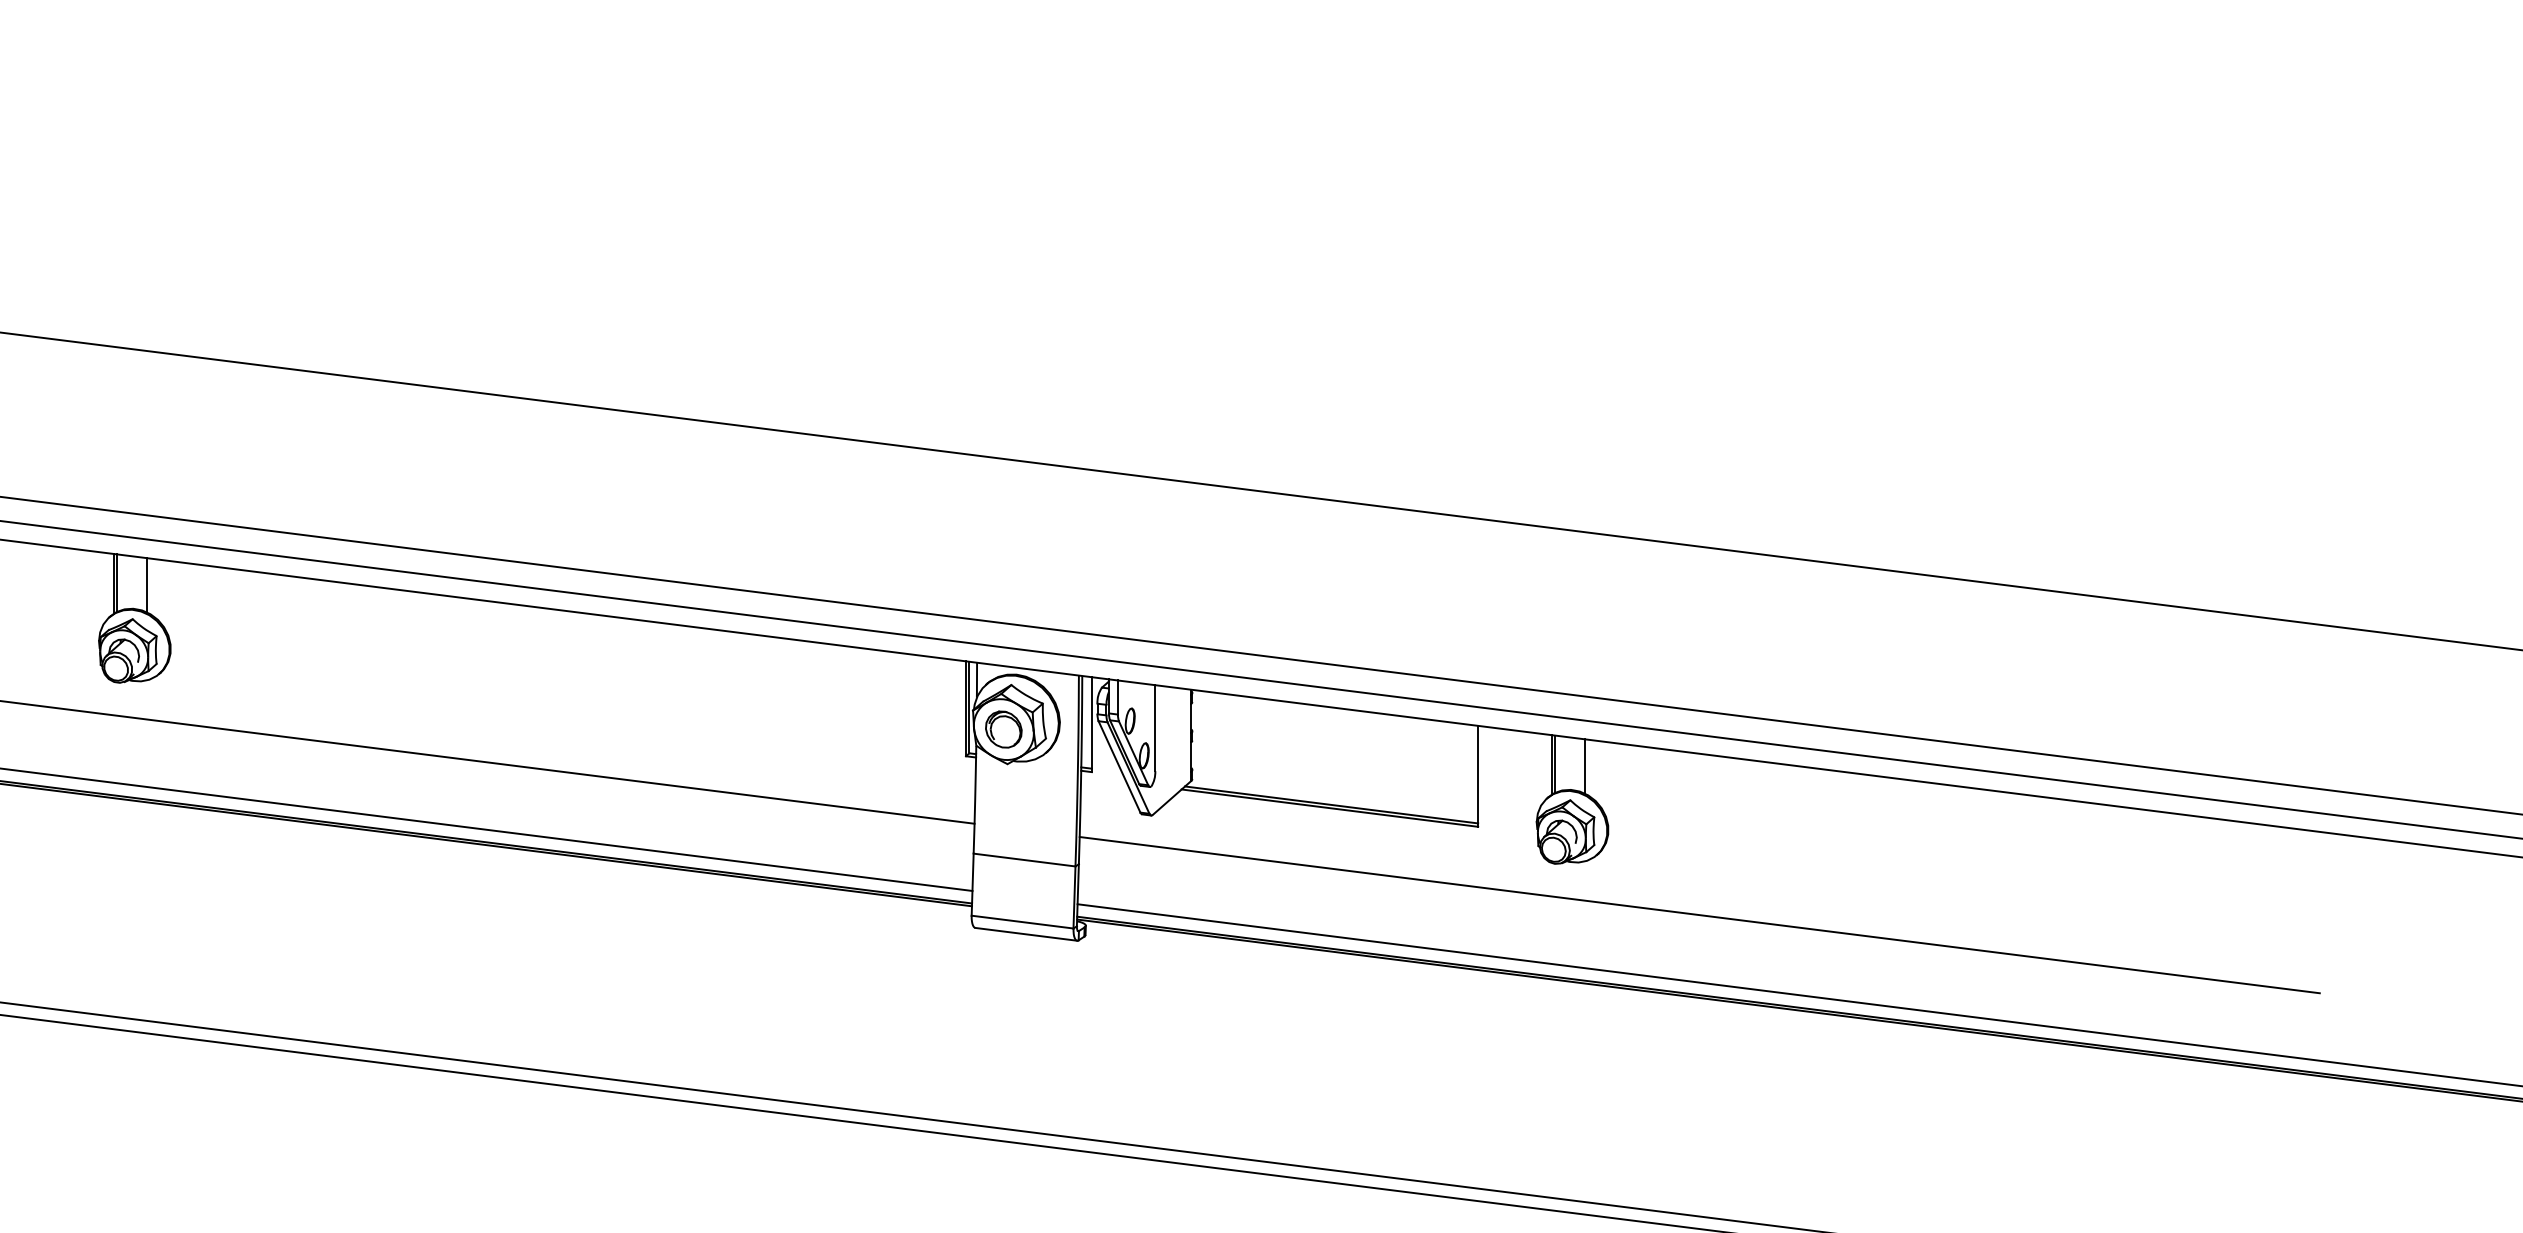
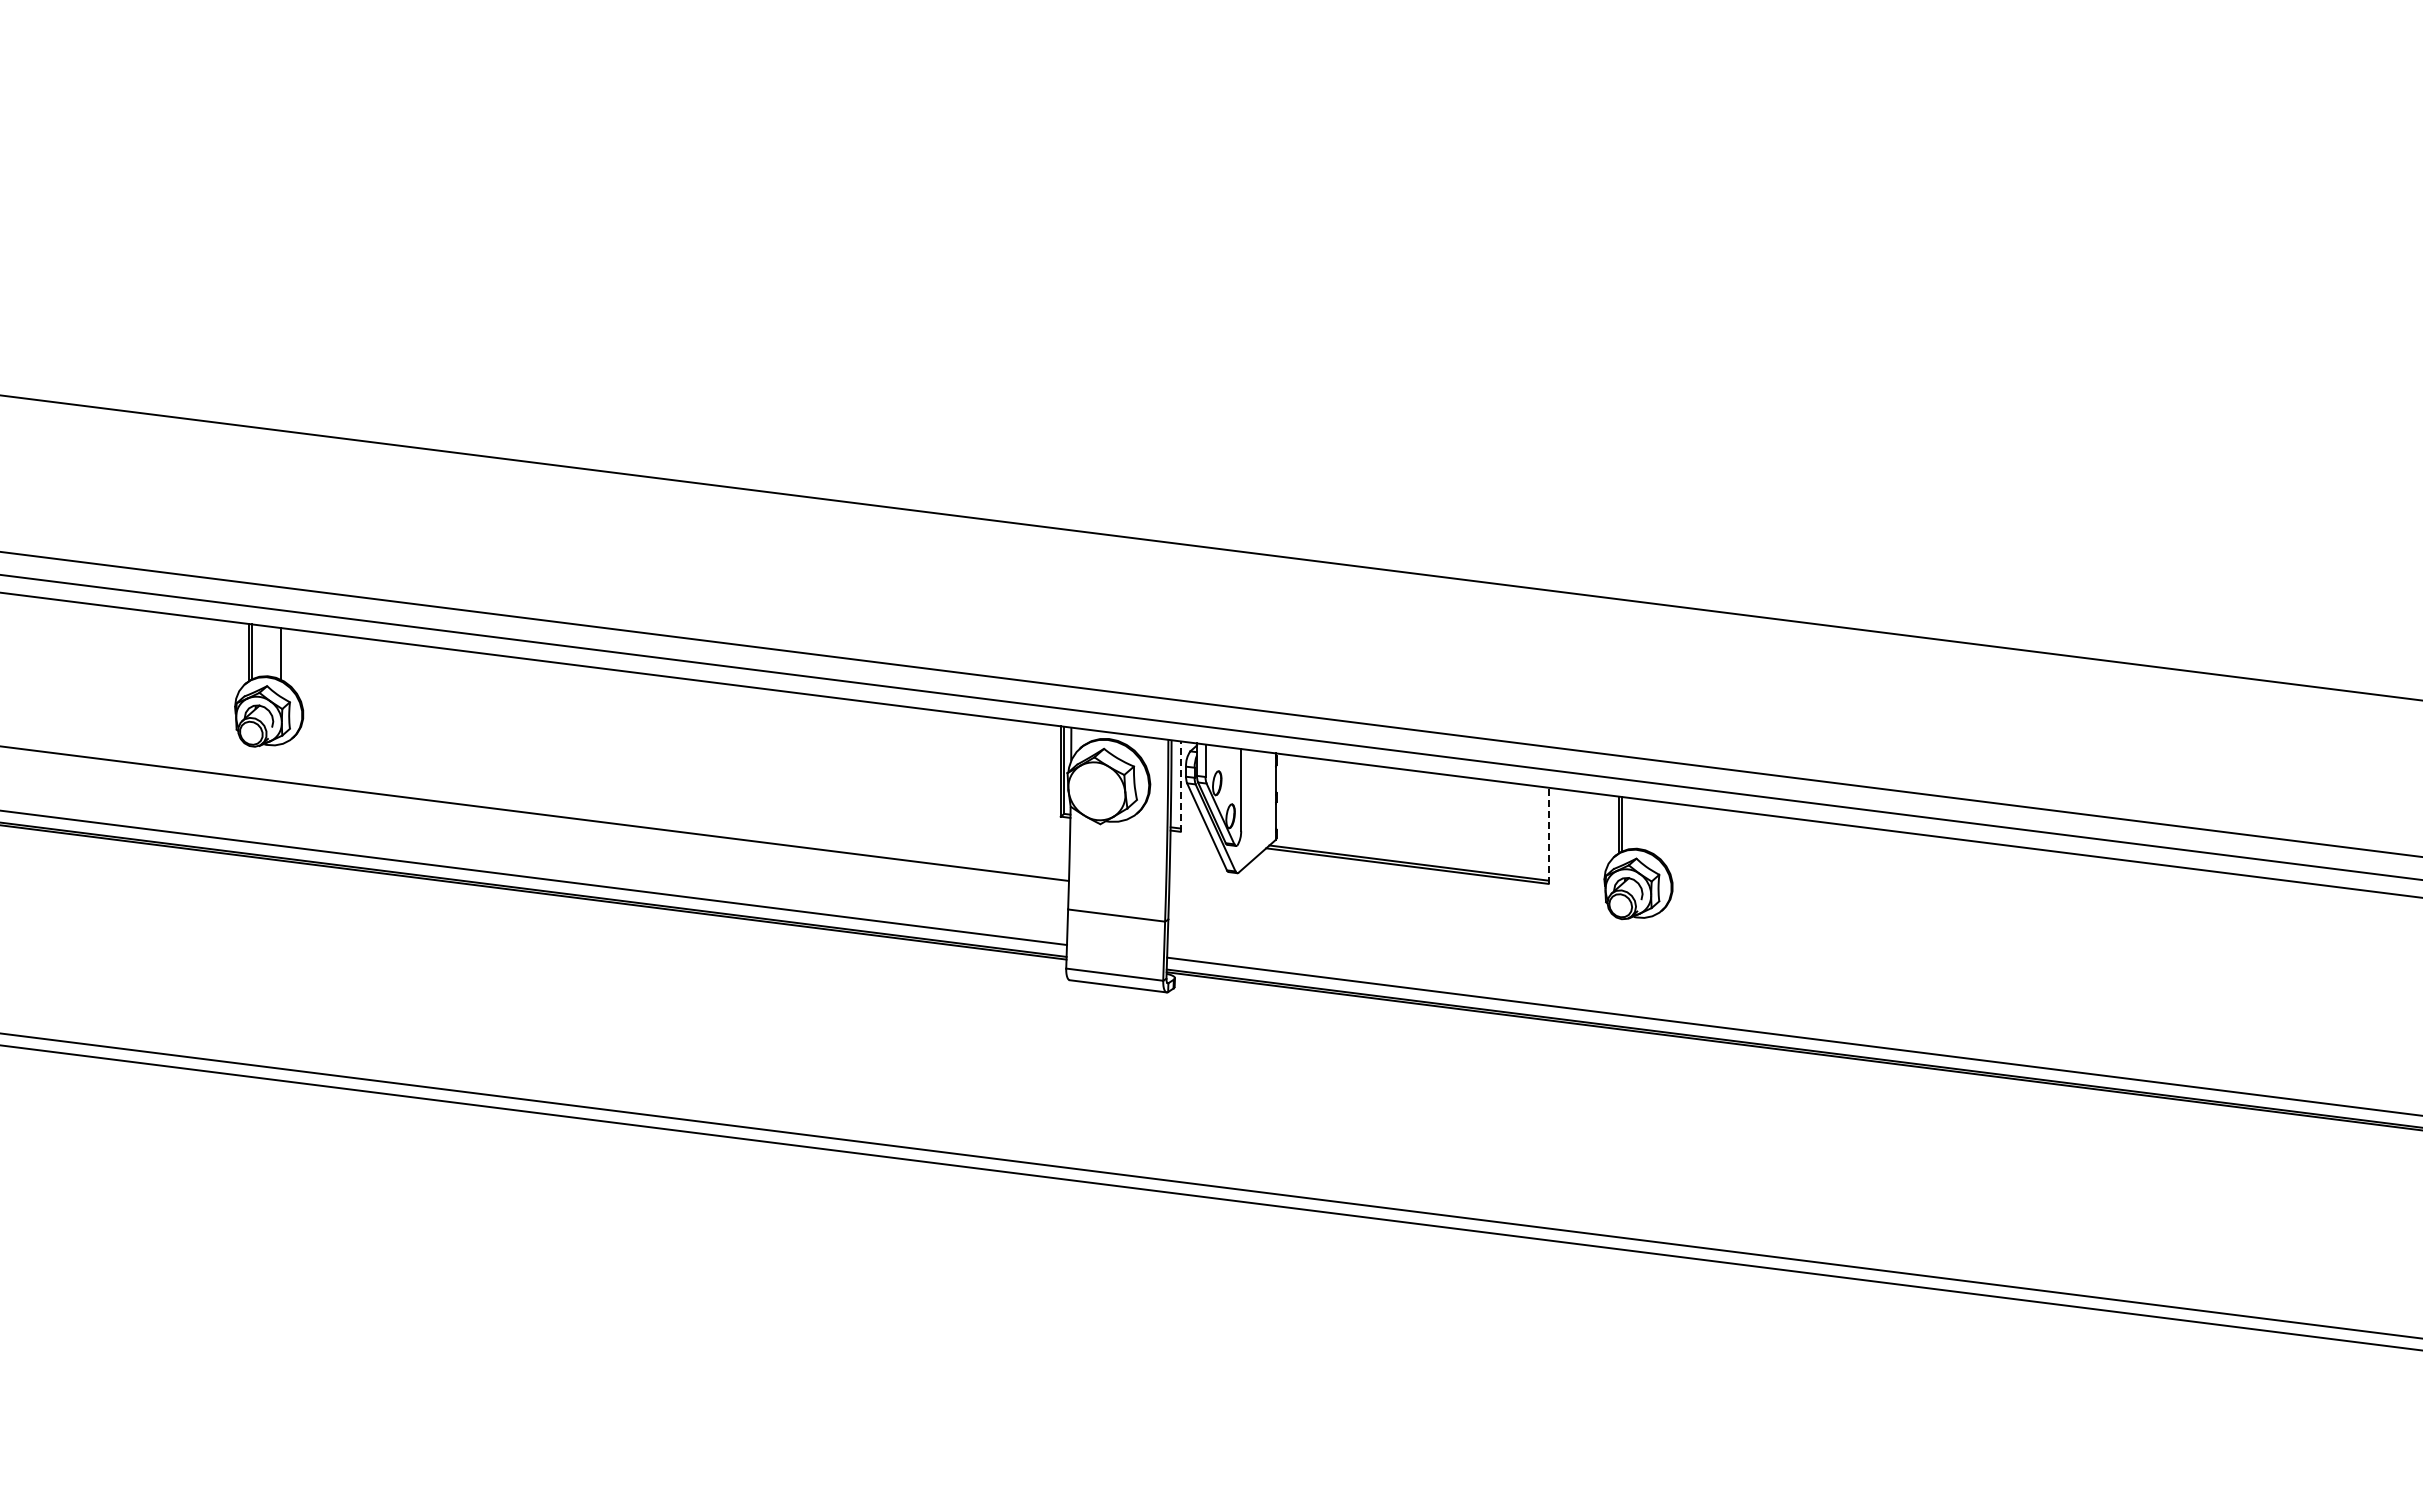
line: (1091, 724) -> (1180, 786), solid -> dashed
part: (1003, 729) -> (1096, 791), removed
line: (1584, 766) -> (1649, 826), removed
line: (1477, 775) -> (1548, 835), solid -> dashed
line: (1699, 914) -> (1759, 967), removed

